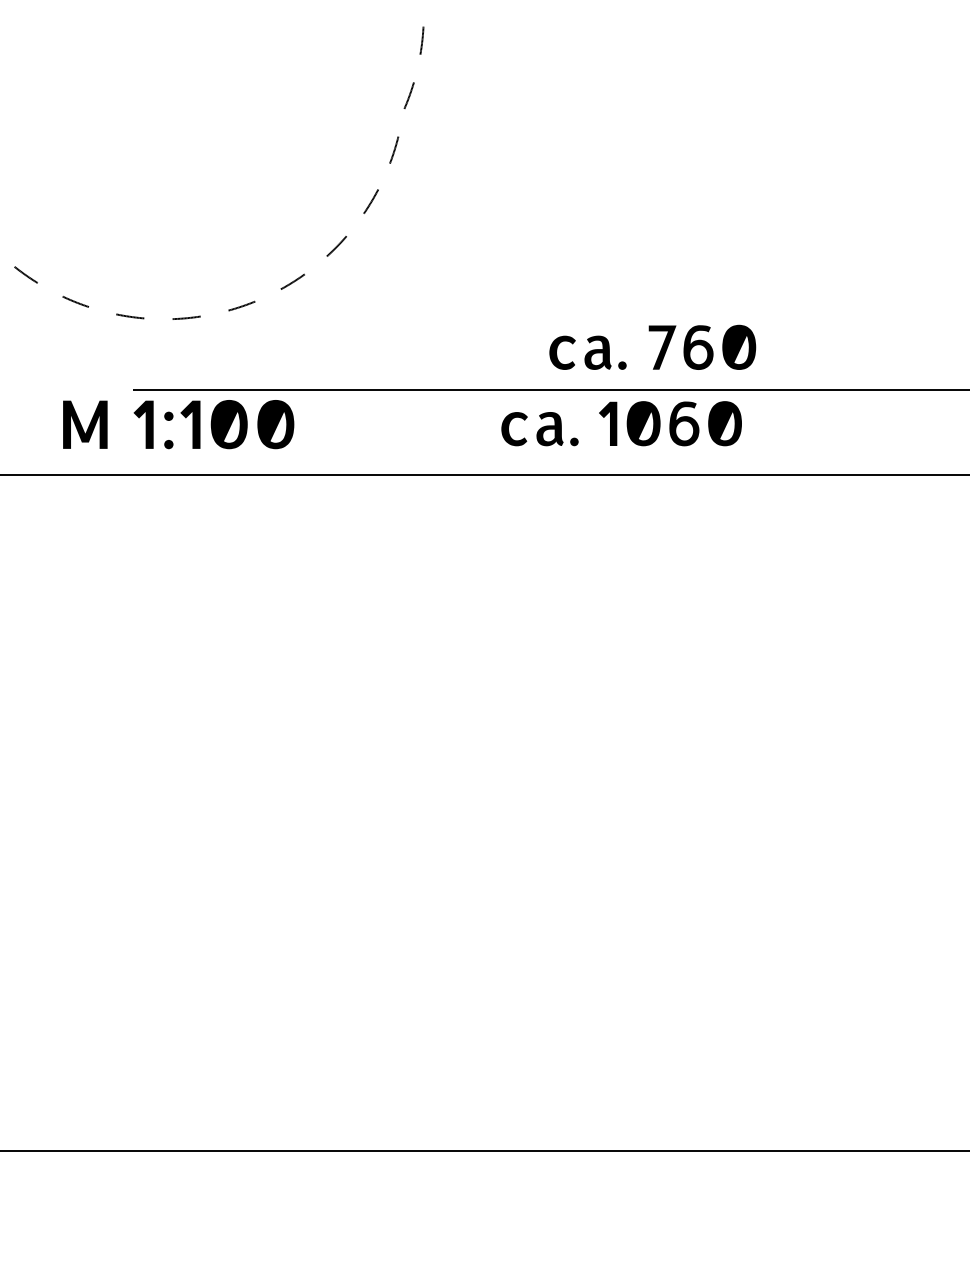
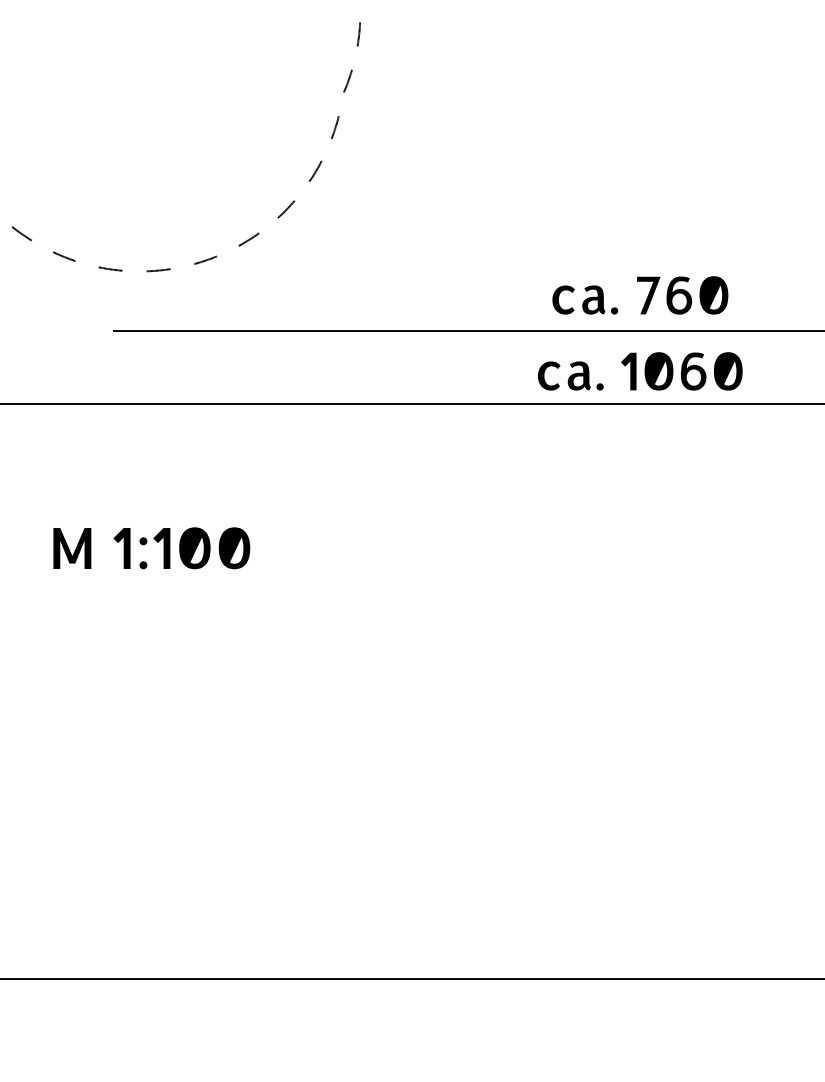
text: (652, 346) -> (640, 294), moved
text: (621, 423) -> (640, 371), moved
text: (178, 424) -> (151, 548), moved

